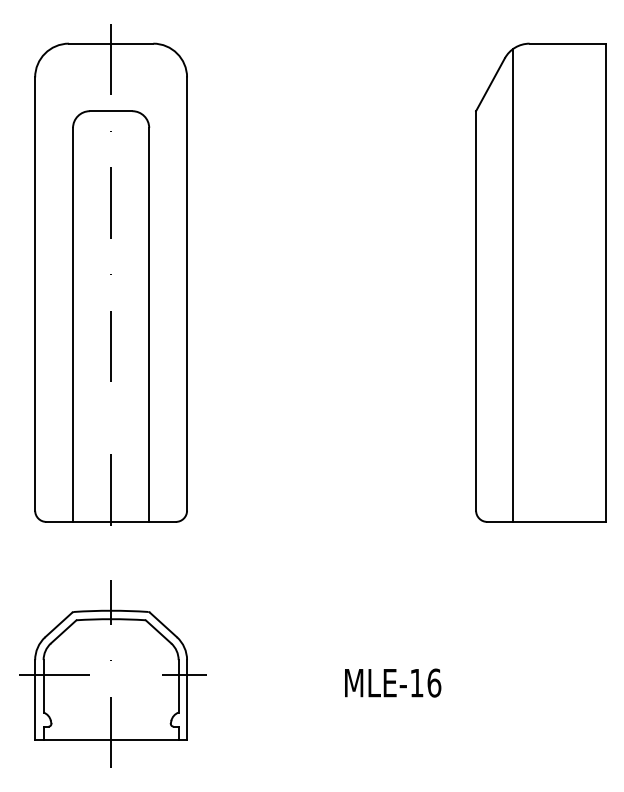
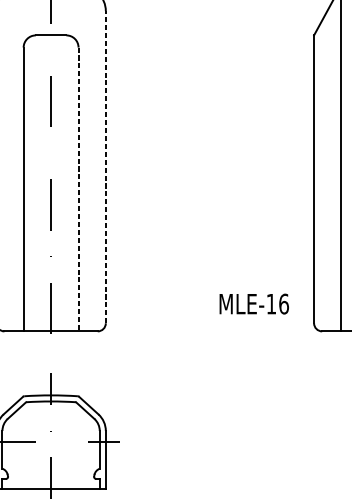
line: (187, 294) -> (106, 167), solid -> dashed
line: (149, 325) -> (78, 189), solid -> dashed
text: (393, 682) -> (254, 303), moved

